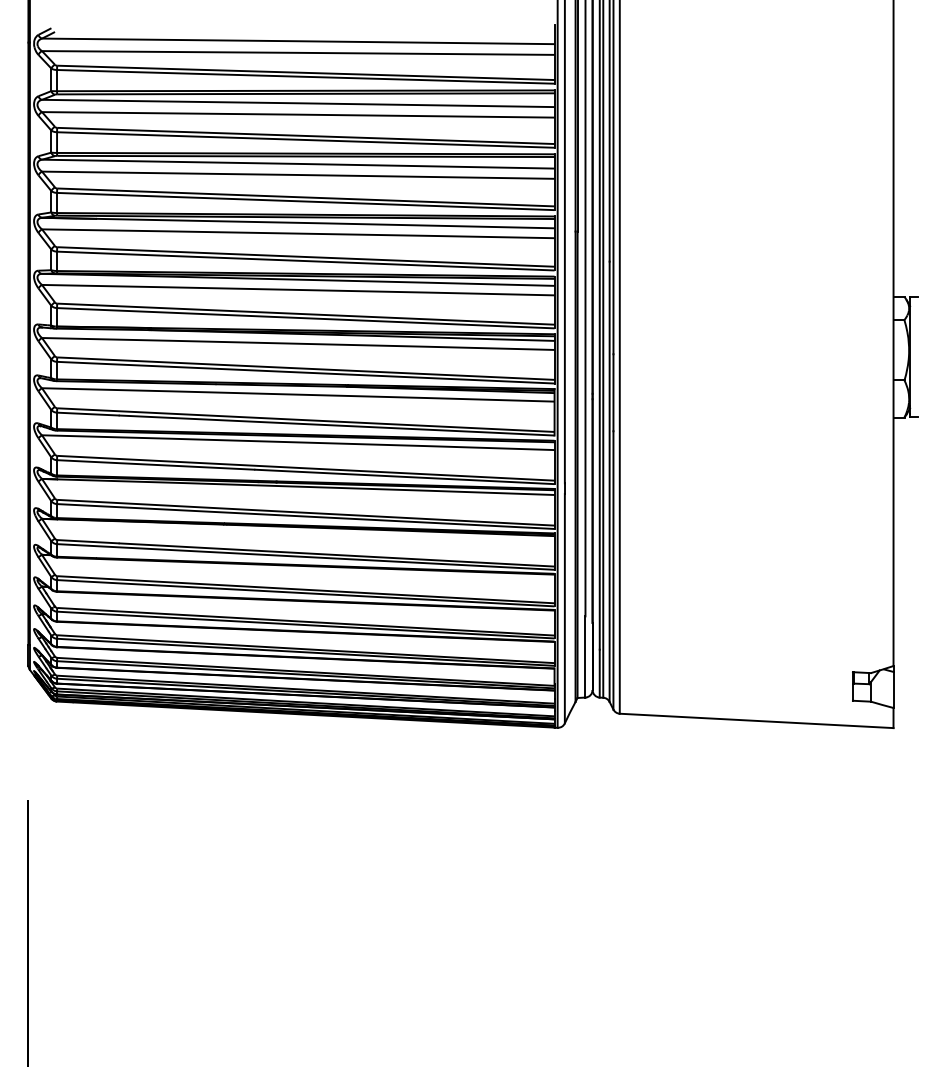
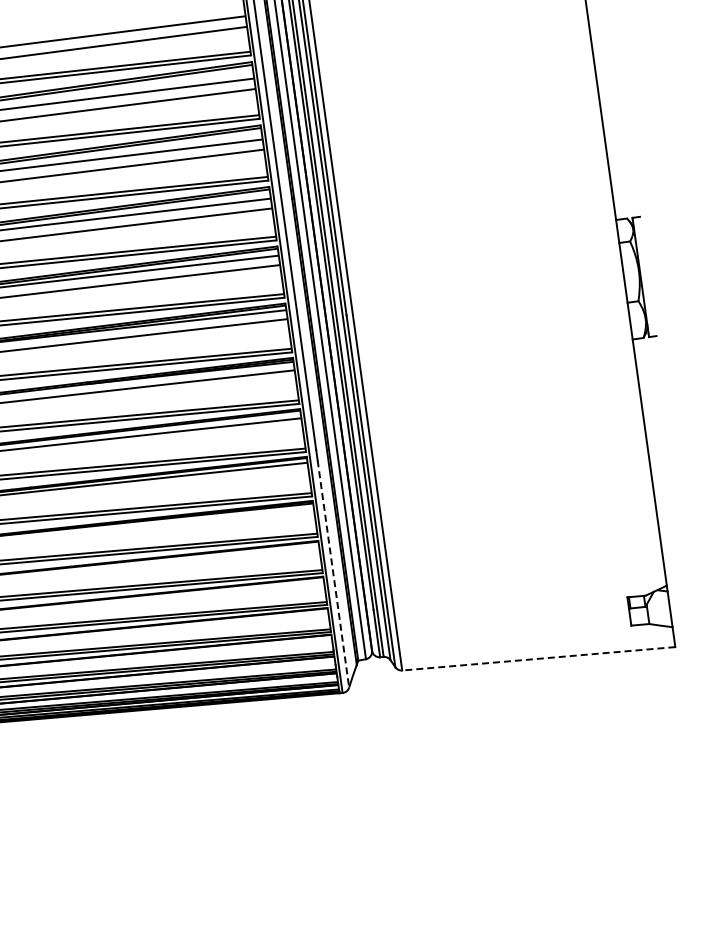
line: (564, 608) -> (333, 573), solid -> dashed
line: (756, 720) -> (538, 658), solid -> dashed

